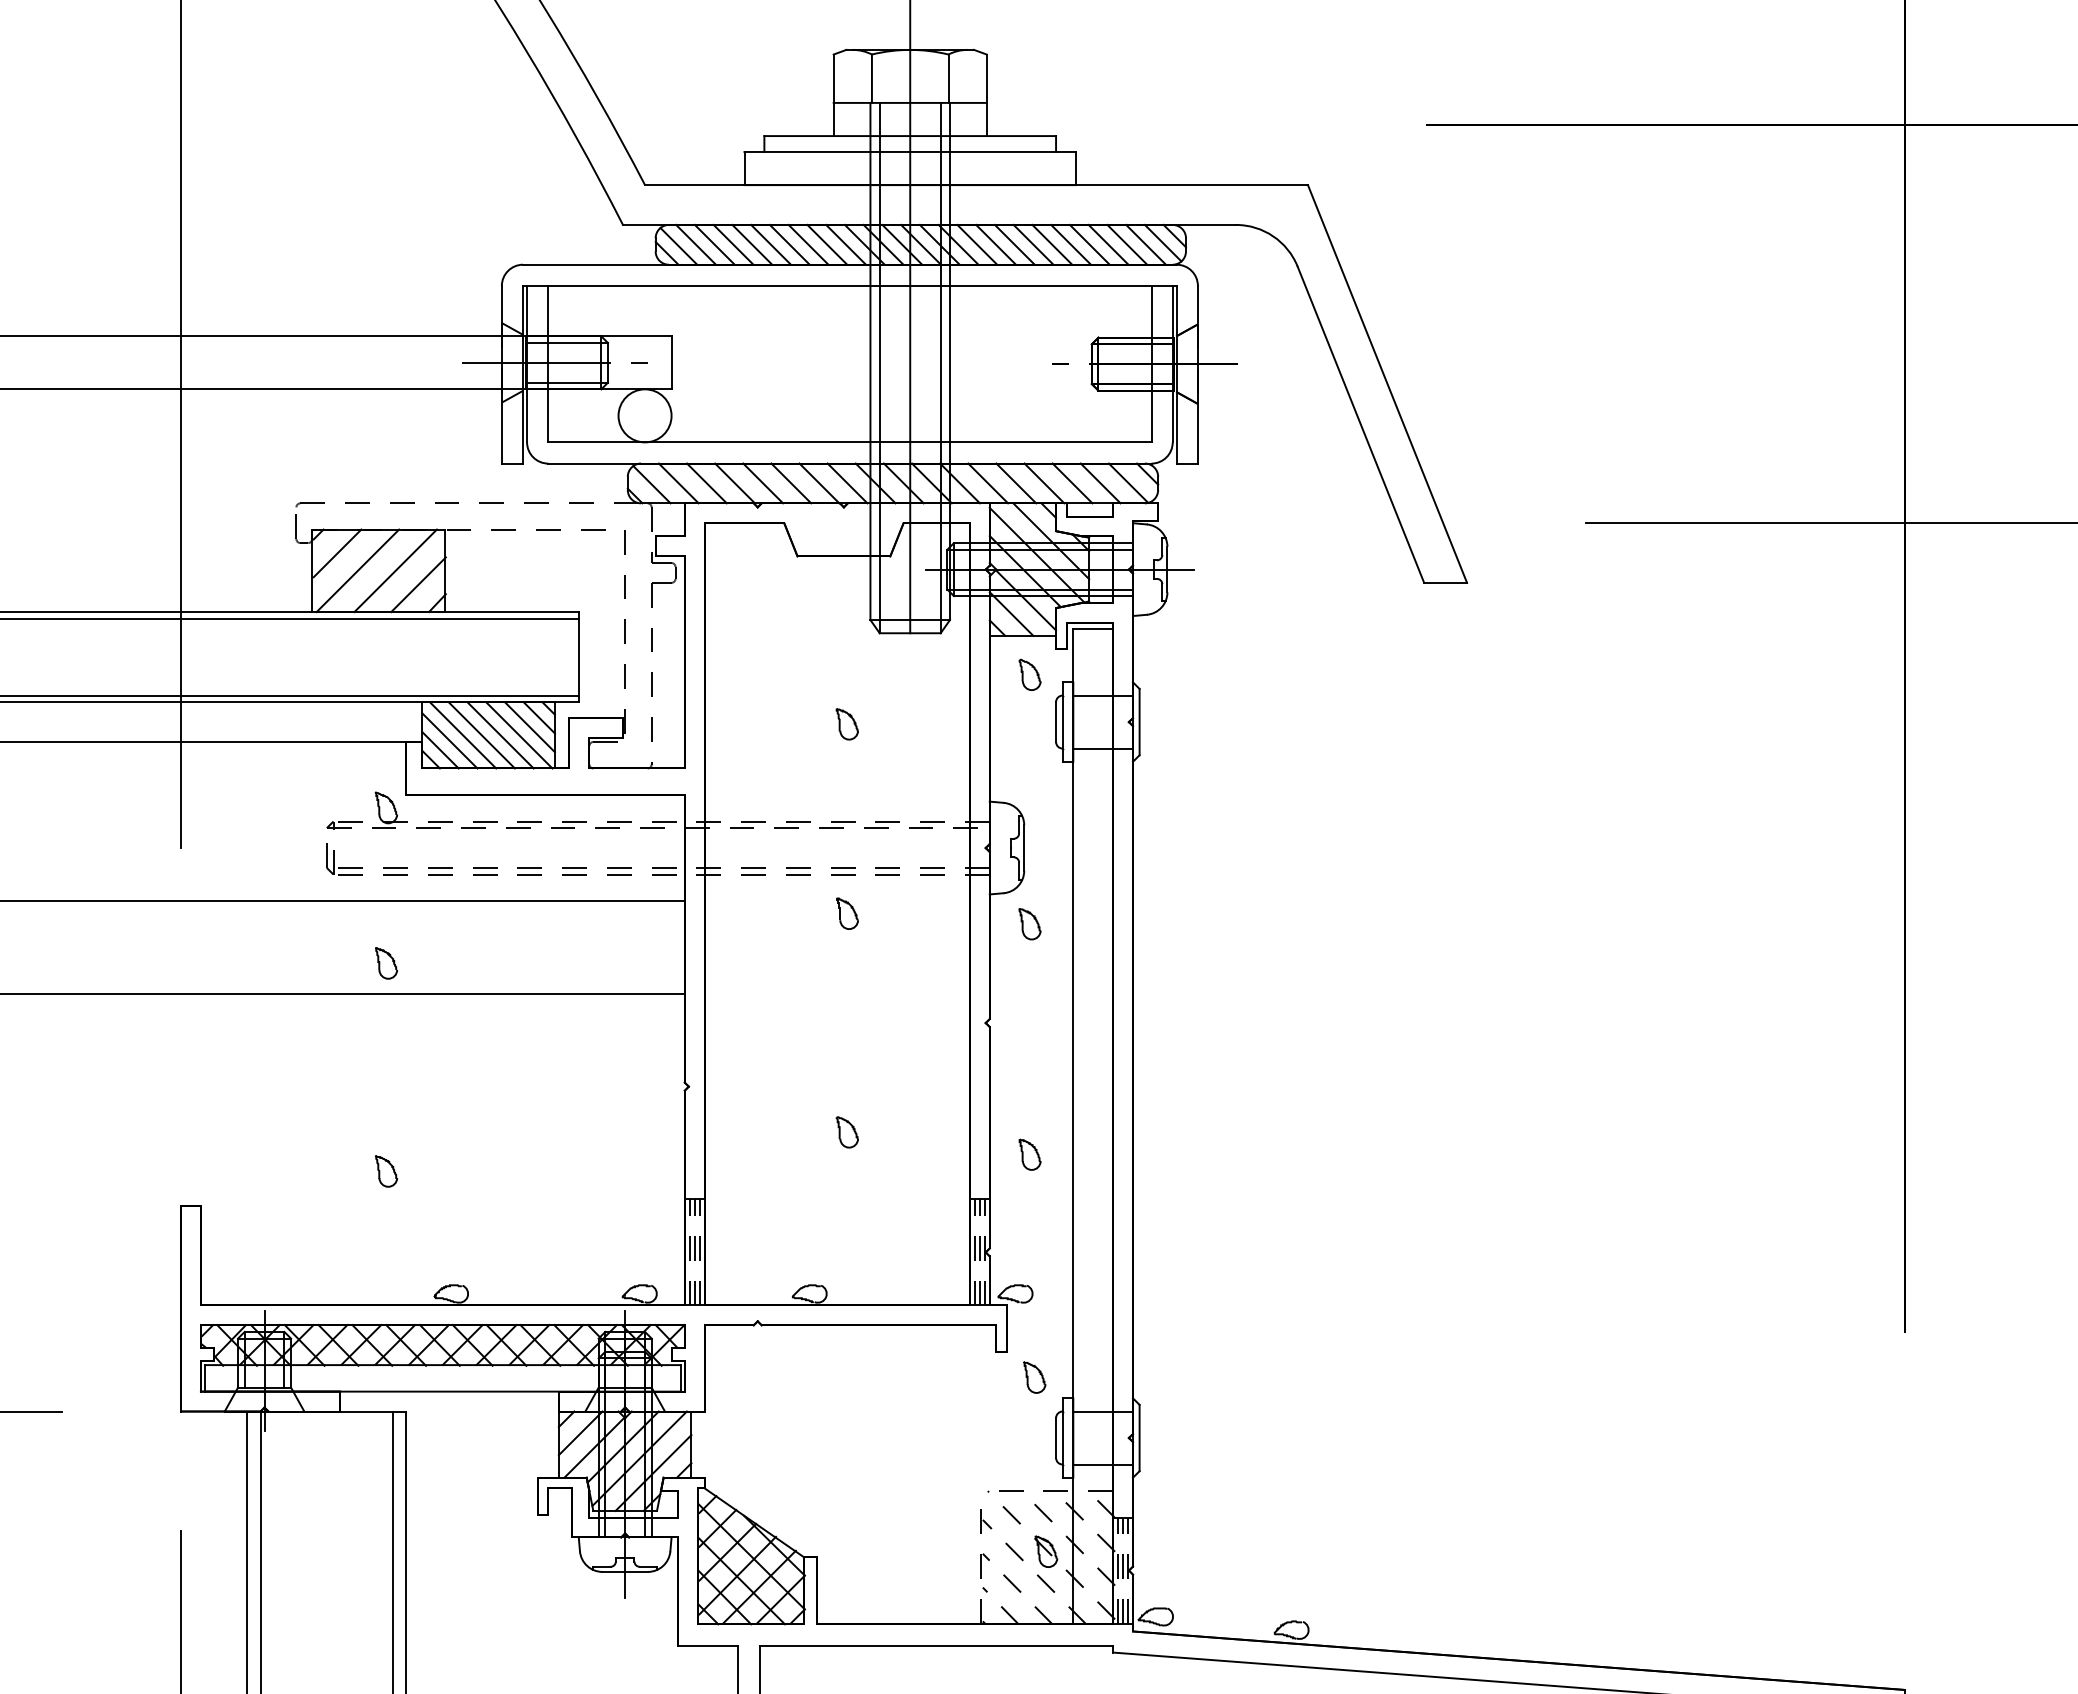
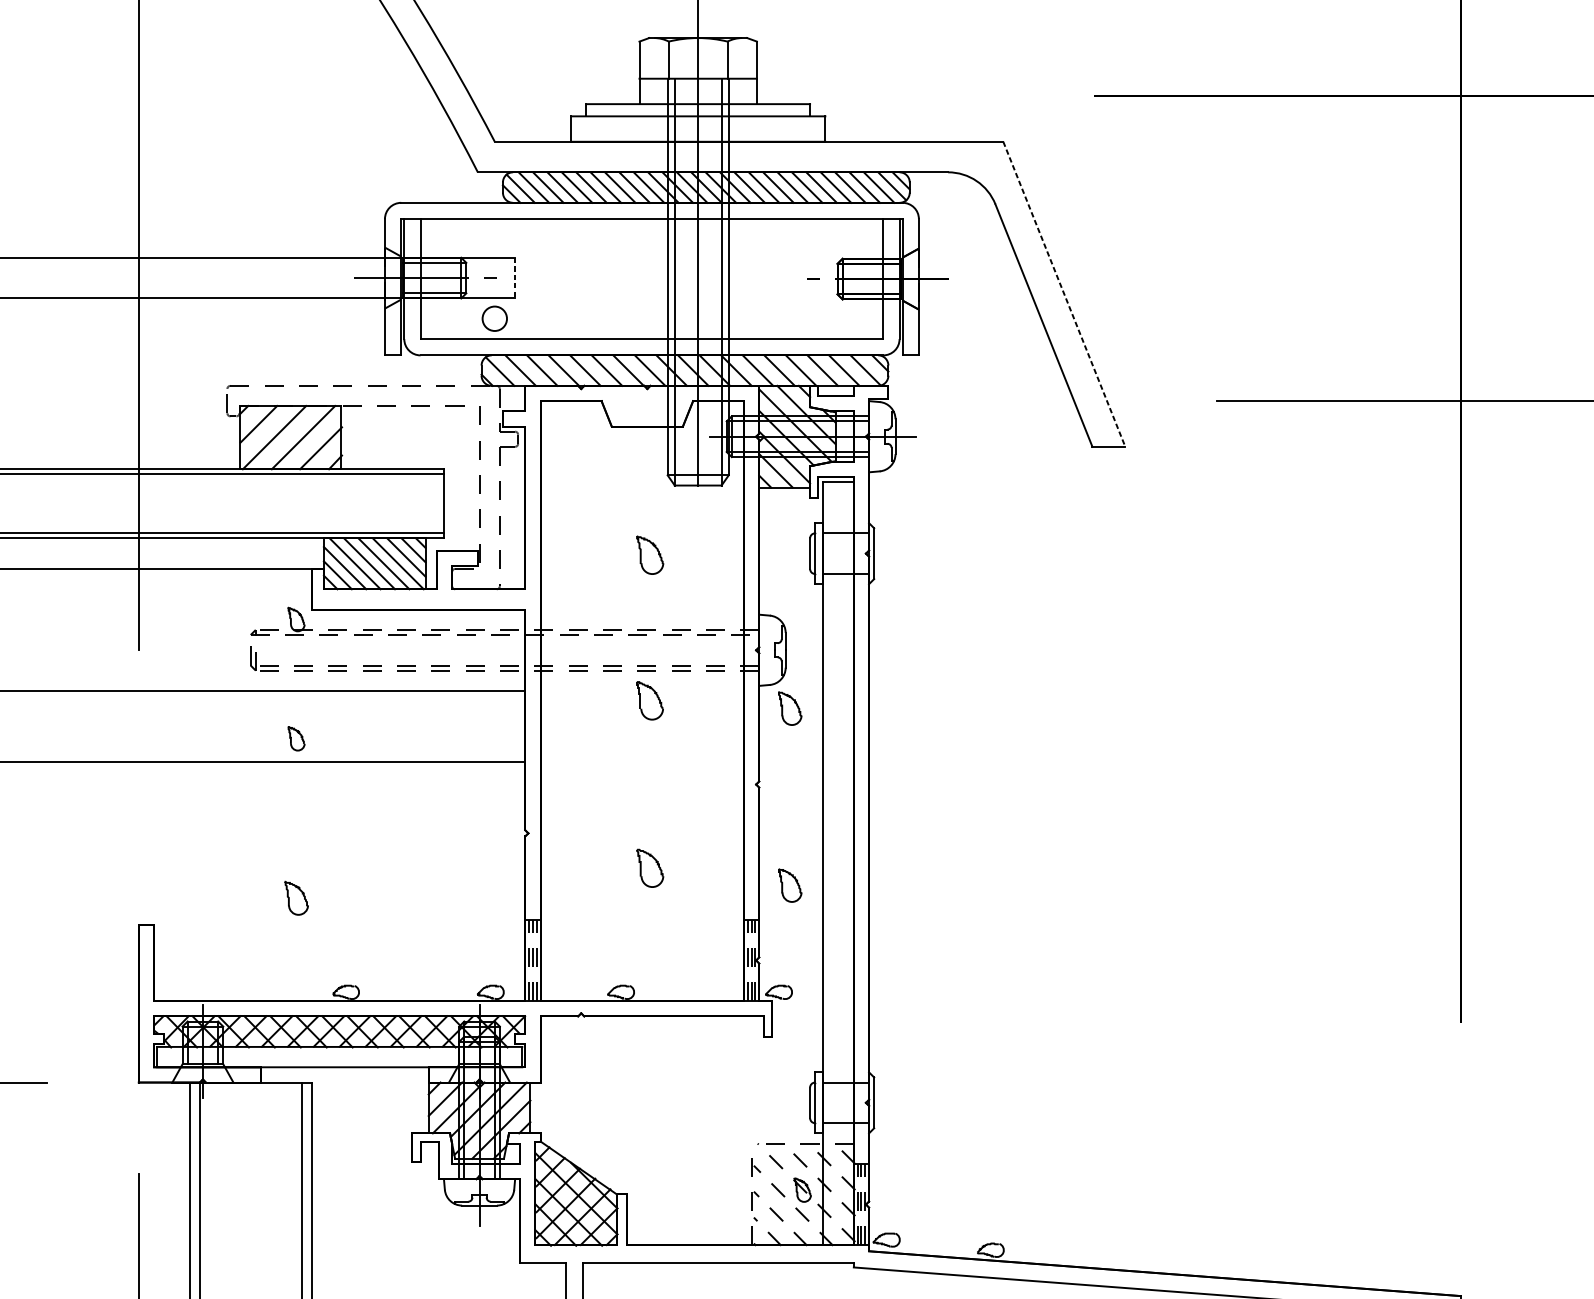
line: (671, 362) -> (515, 277), solid -> dashed
line: (1387, 384) -> (1064, 294), solid -> dashed
circle: (644, 415) -> (494, 318), size x0.6
part: (1029, 674) -> (789, 517), removed
part: (846, 724) -> (649, 555), size x1.6
part: (847, 913) -> (650, 700), size x1.6
part: (1029, 924) -> (789, 708), size x1.4
part: (846, 1132) -> (649, 868), size x1.6
part: (1029, 1154) -> (789, 885), size x1.4
part: (385, 1171) -> (295, 898), size x1.4
part: (1034, 1377) -> (793, 1056), removed

